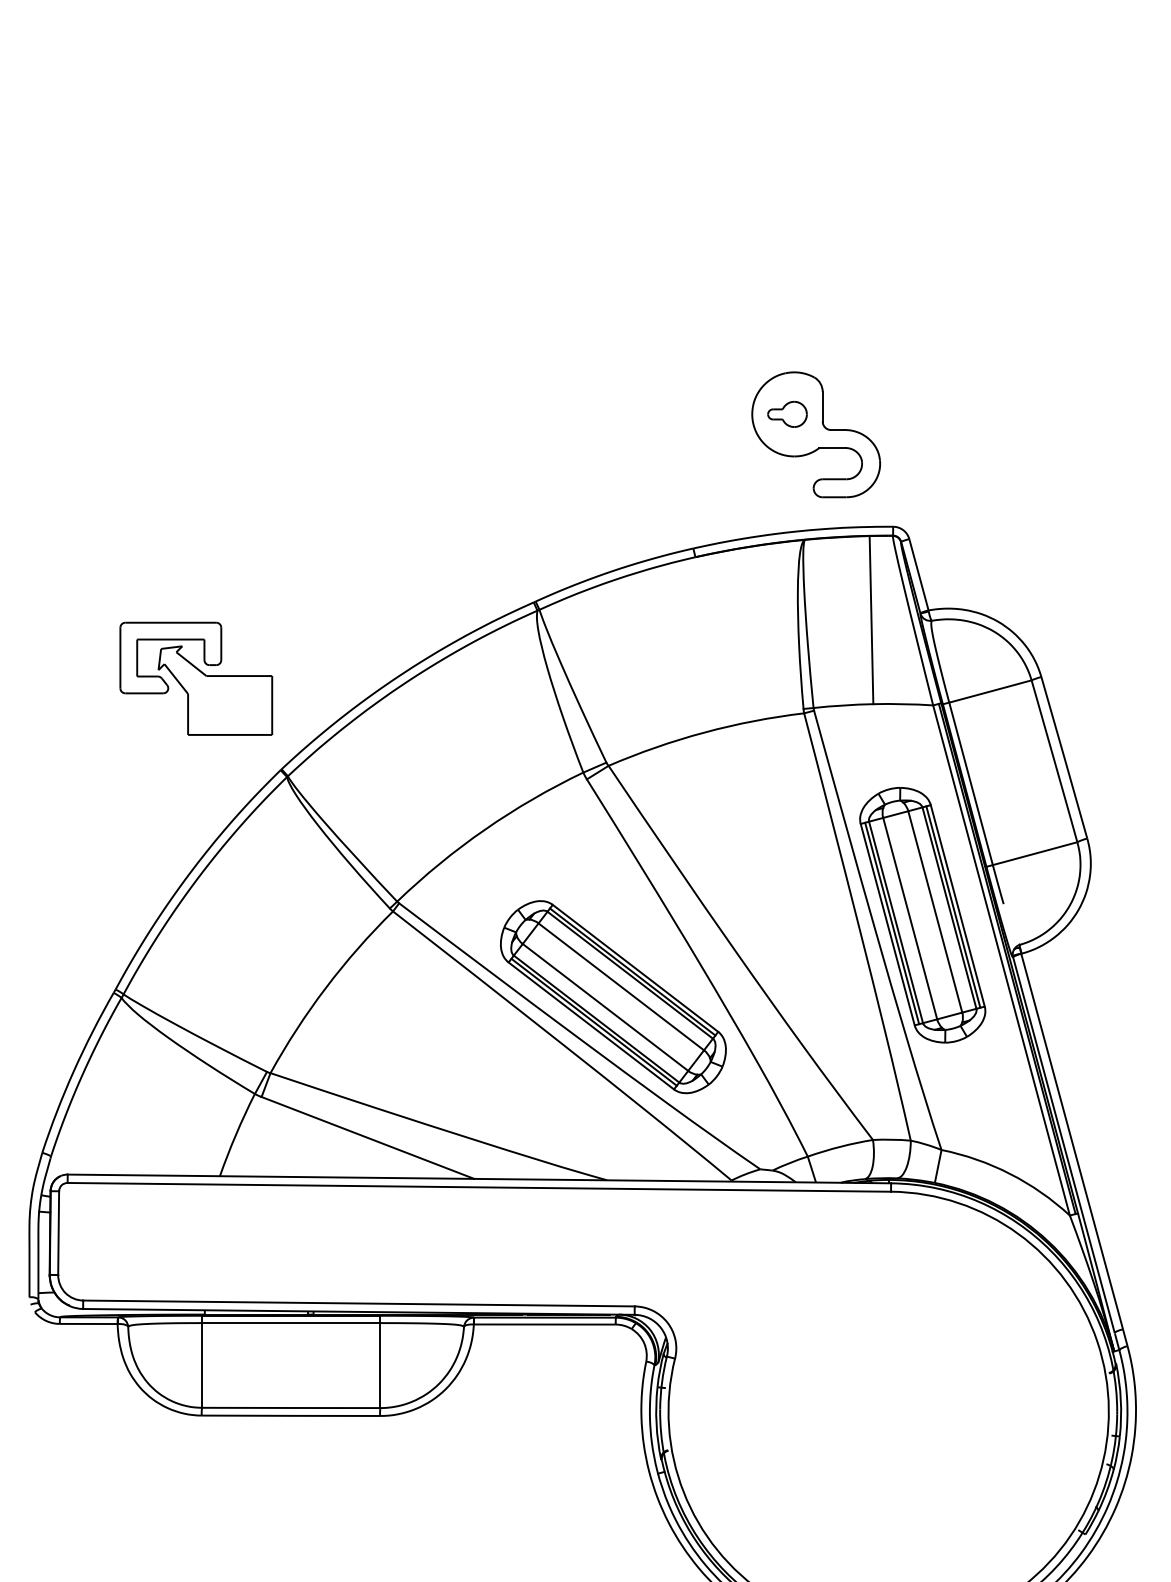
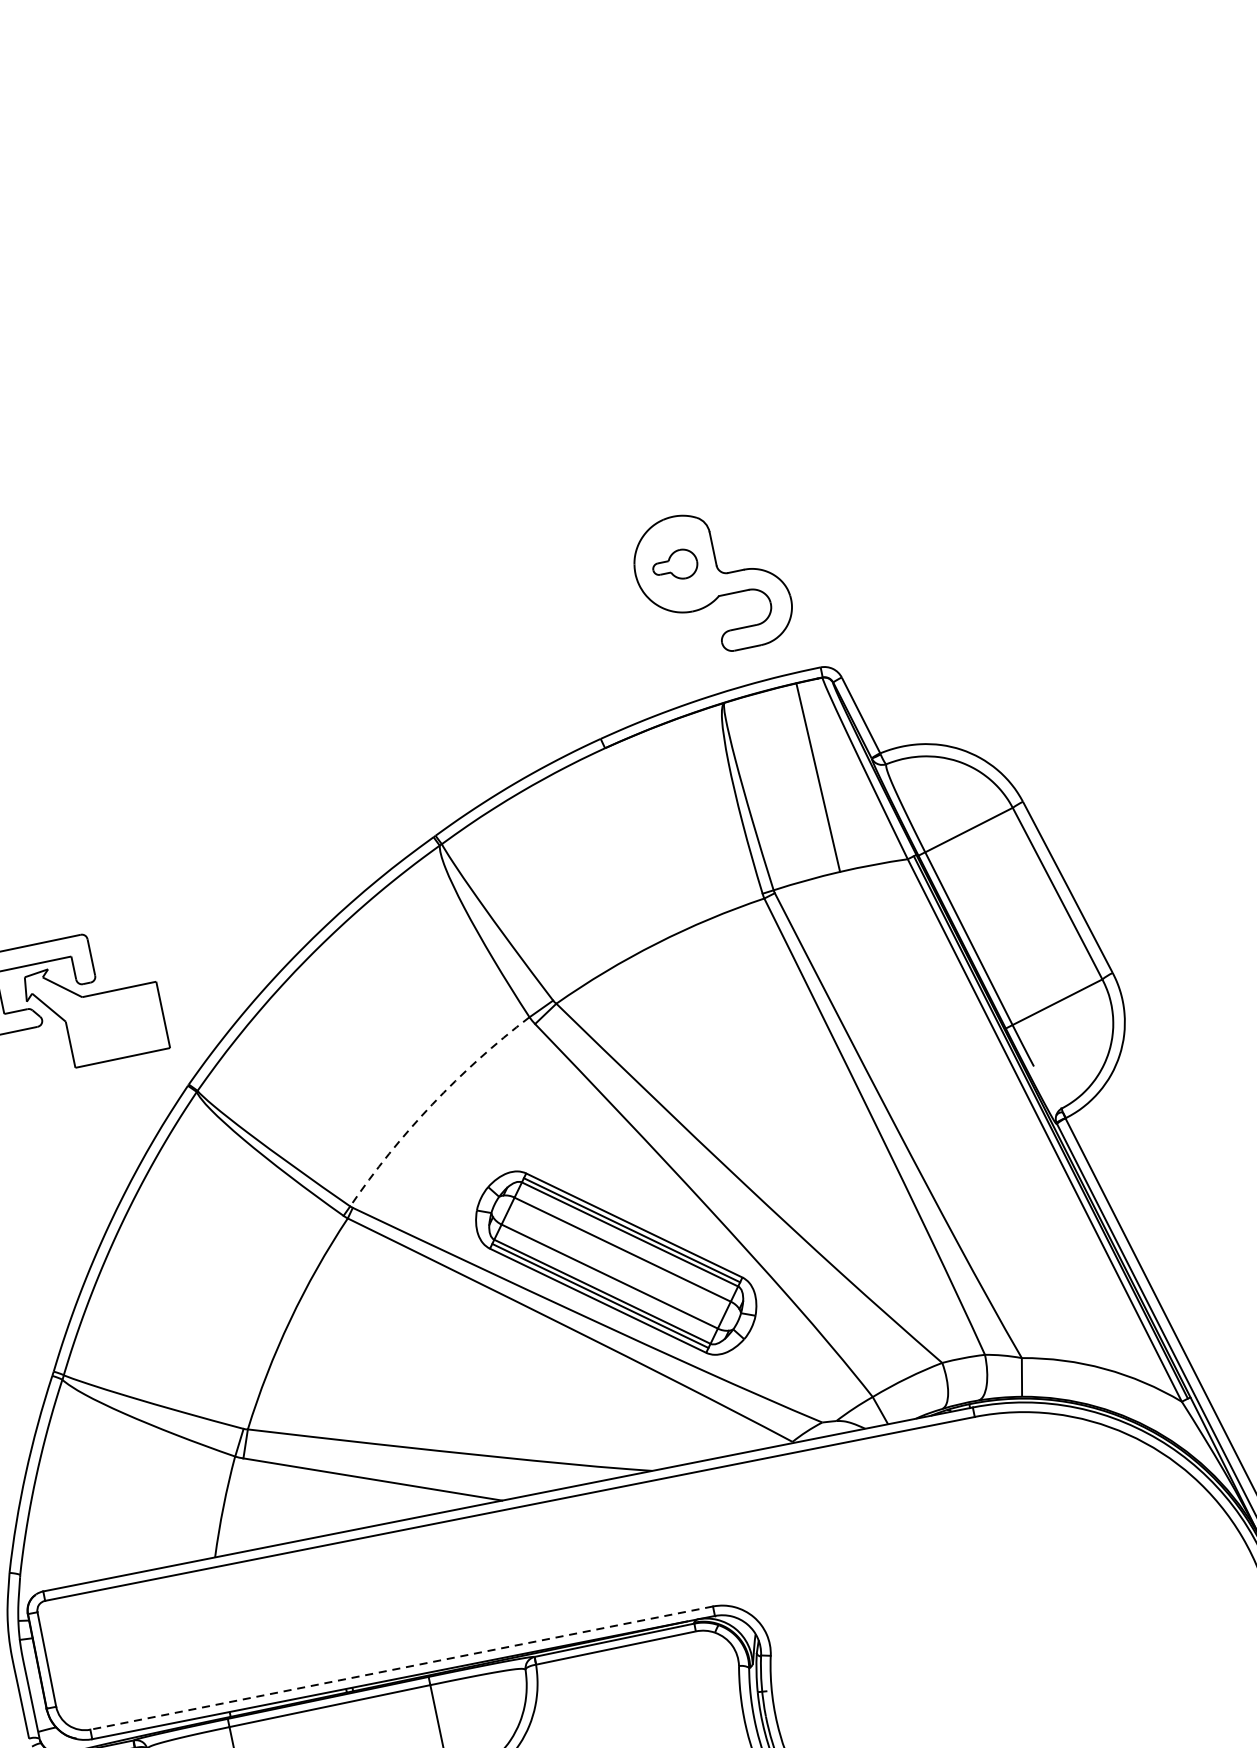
arc: (485, 829) -> (432, 1104), solid -> dashed
part: (922, 915) -> (945, 1098), removed
line: (358, 1303) -> (401, 1668), solid -> dashed

